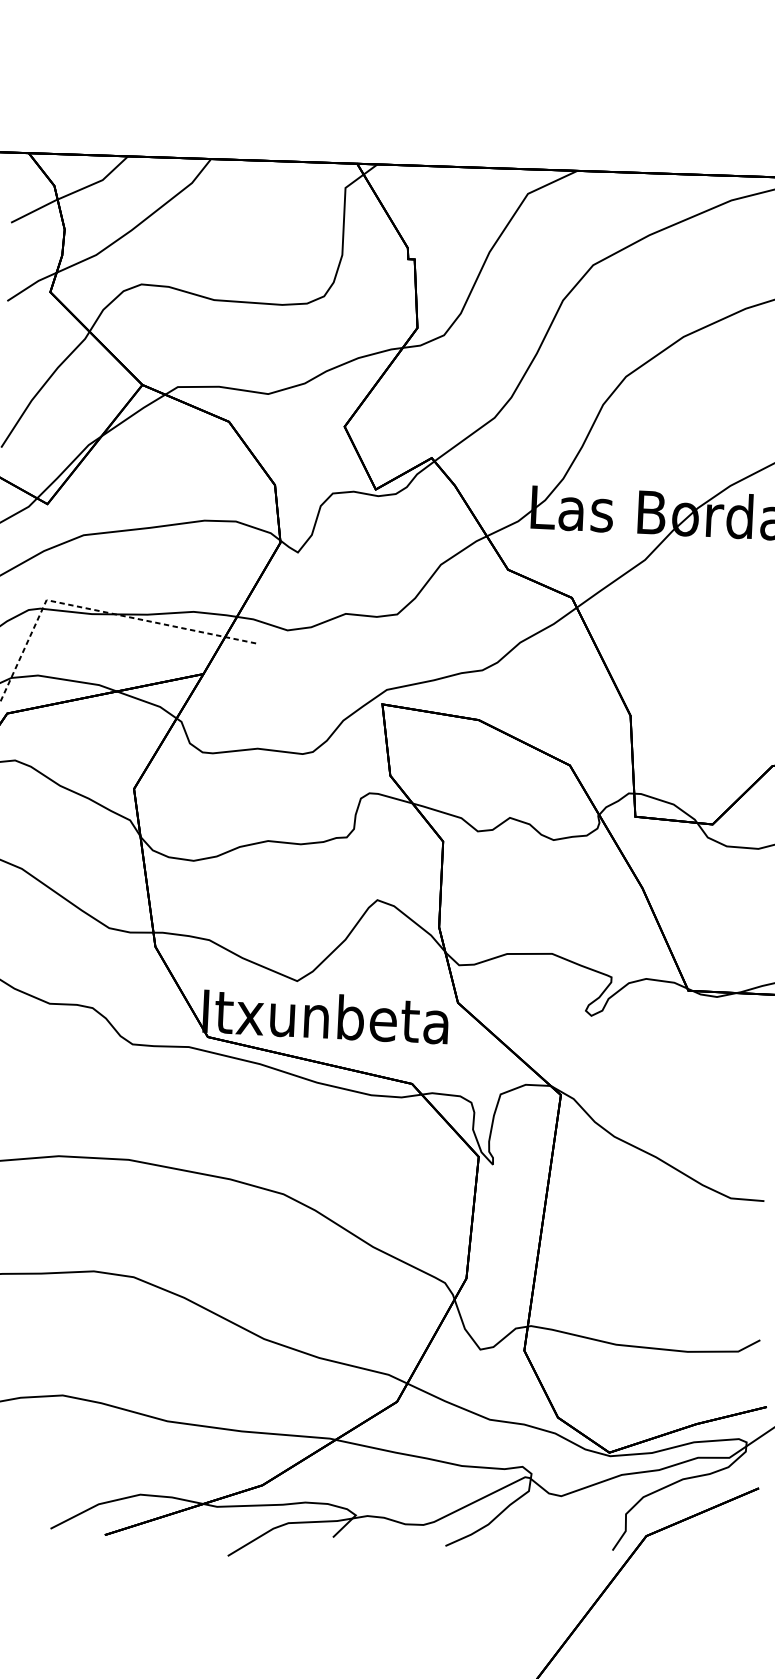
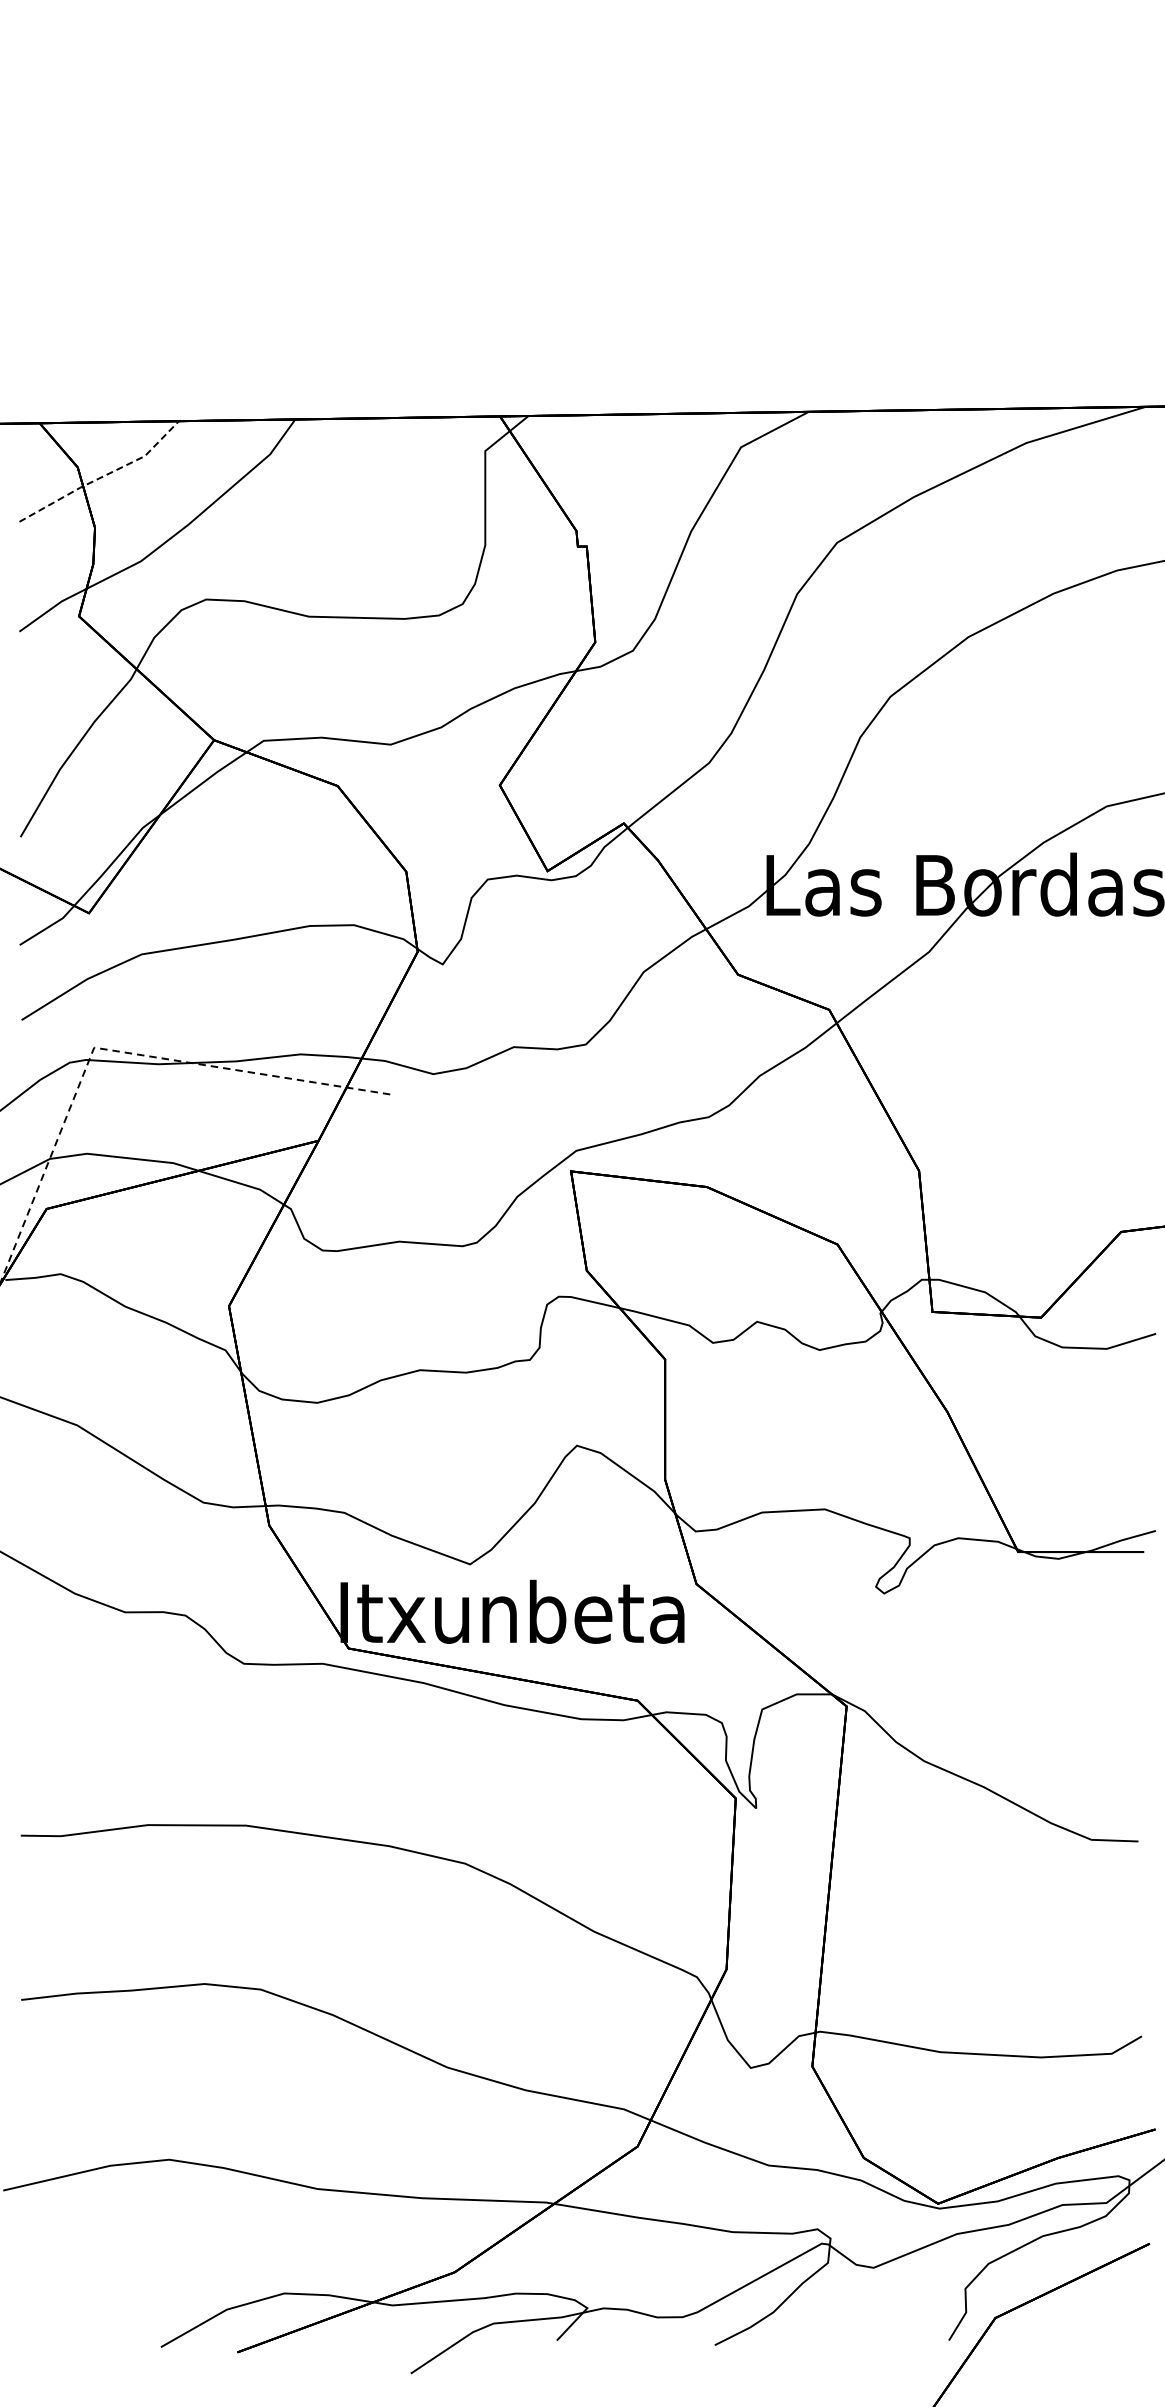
line: (72, 193) -> (103, 476), solid -> dashed

